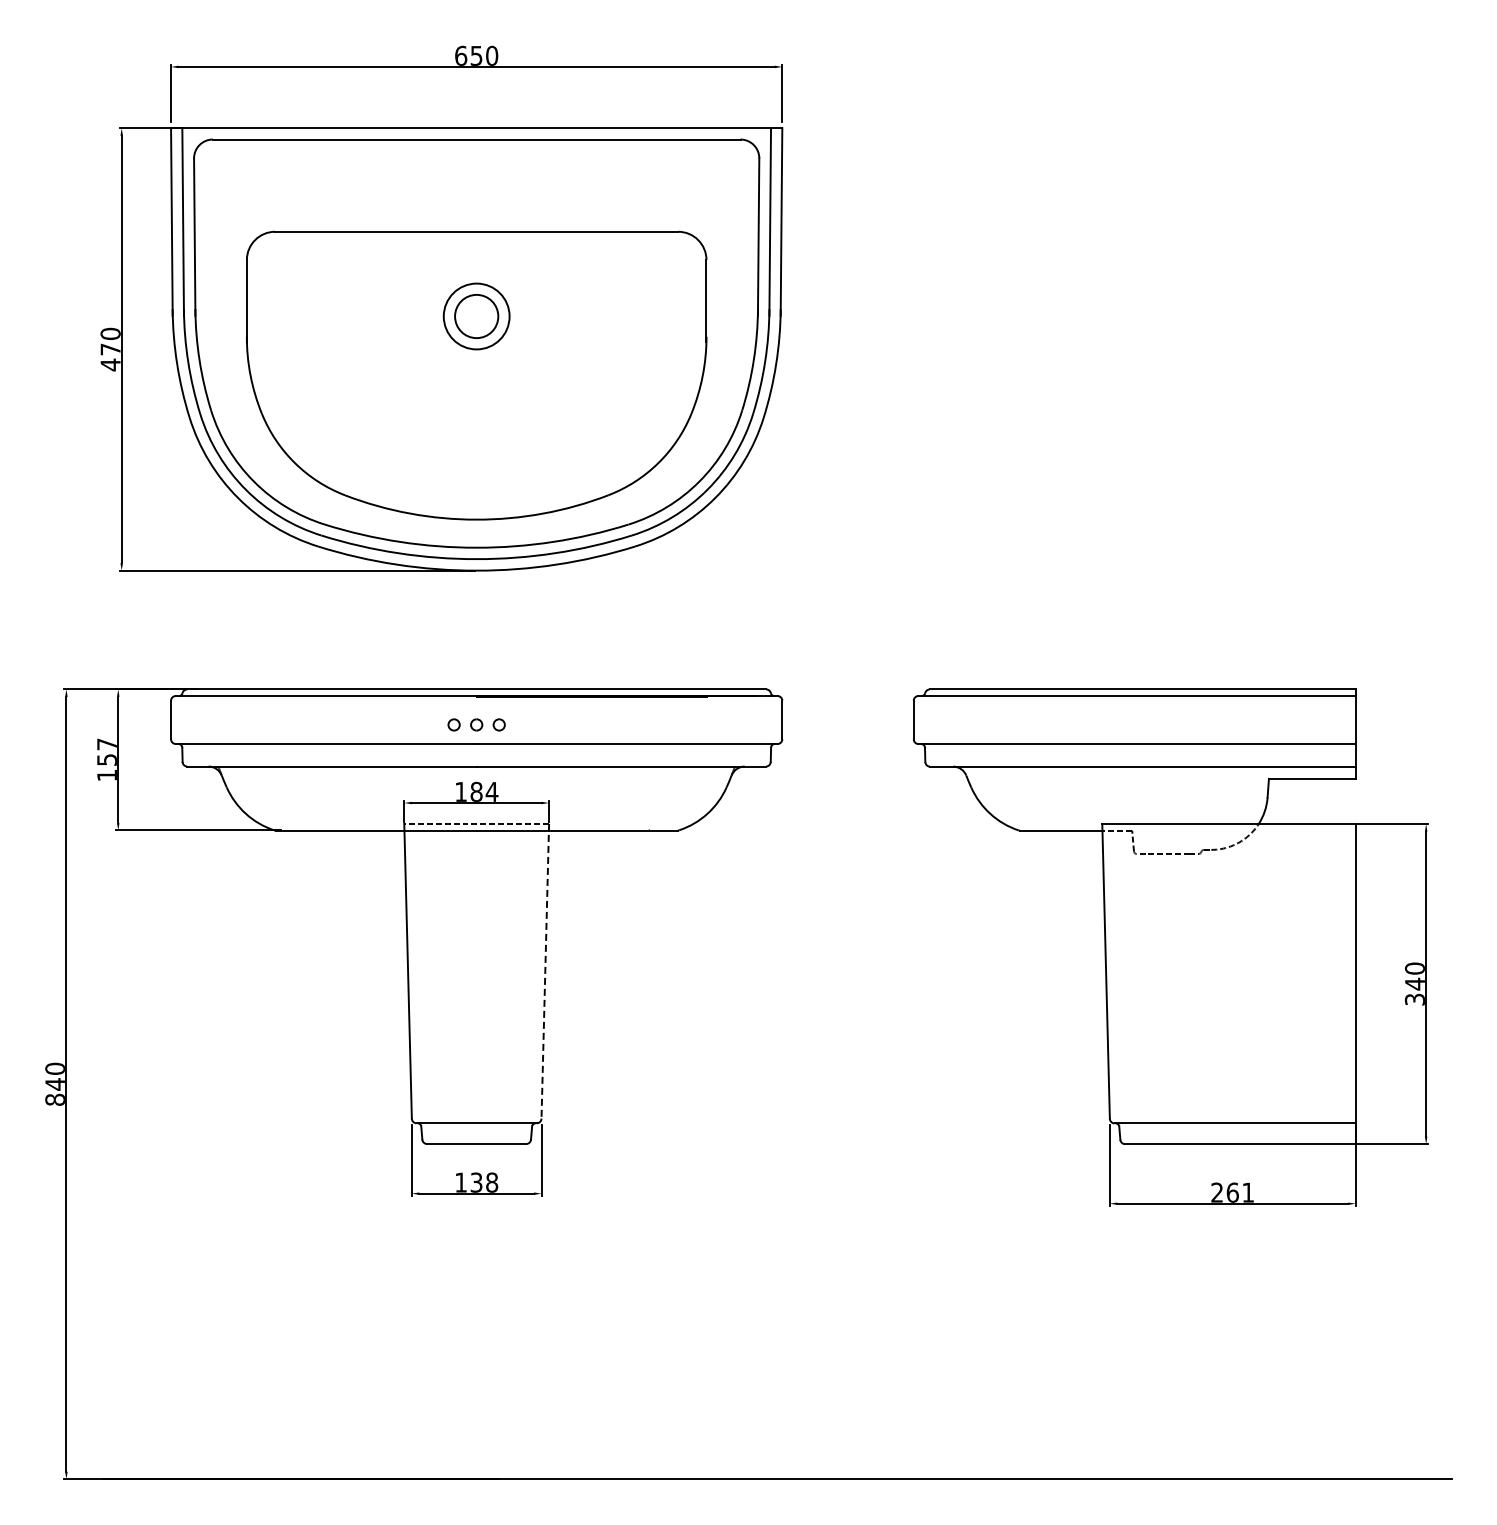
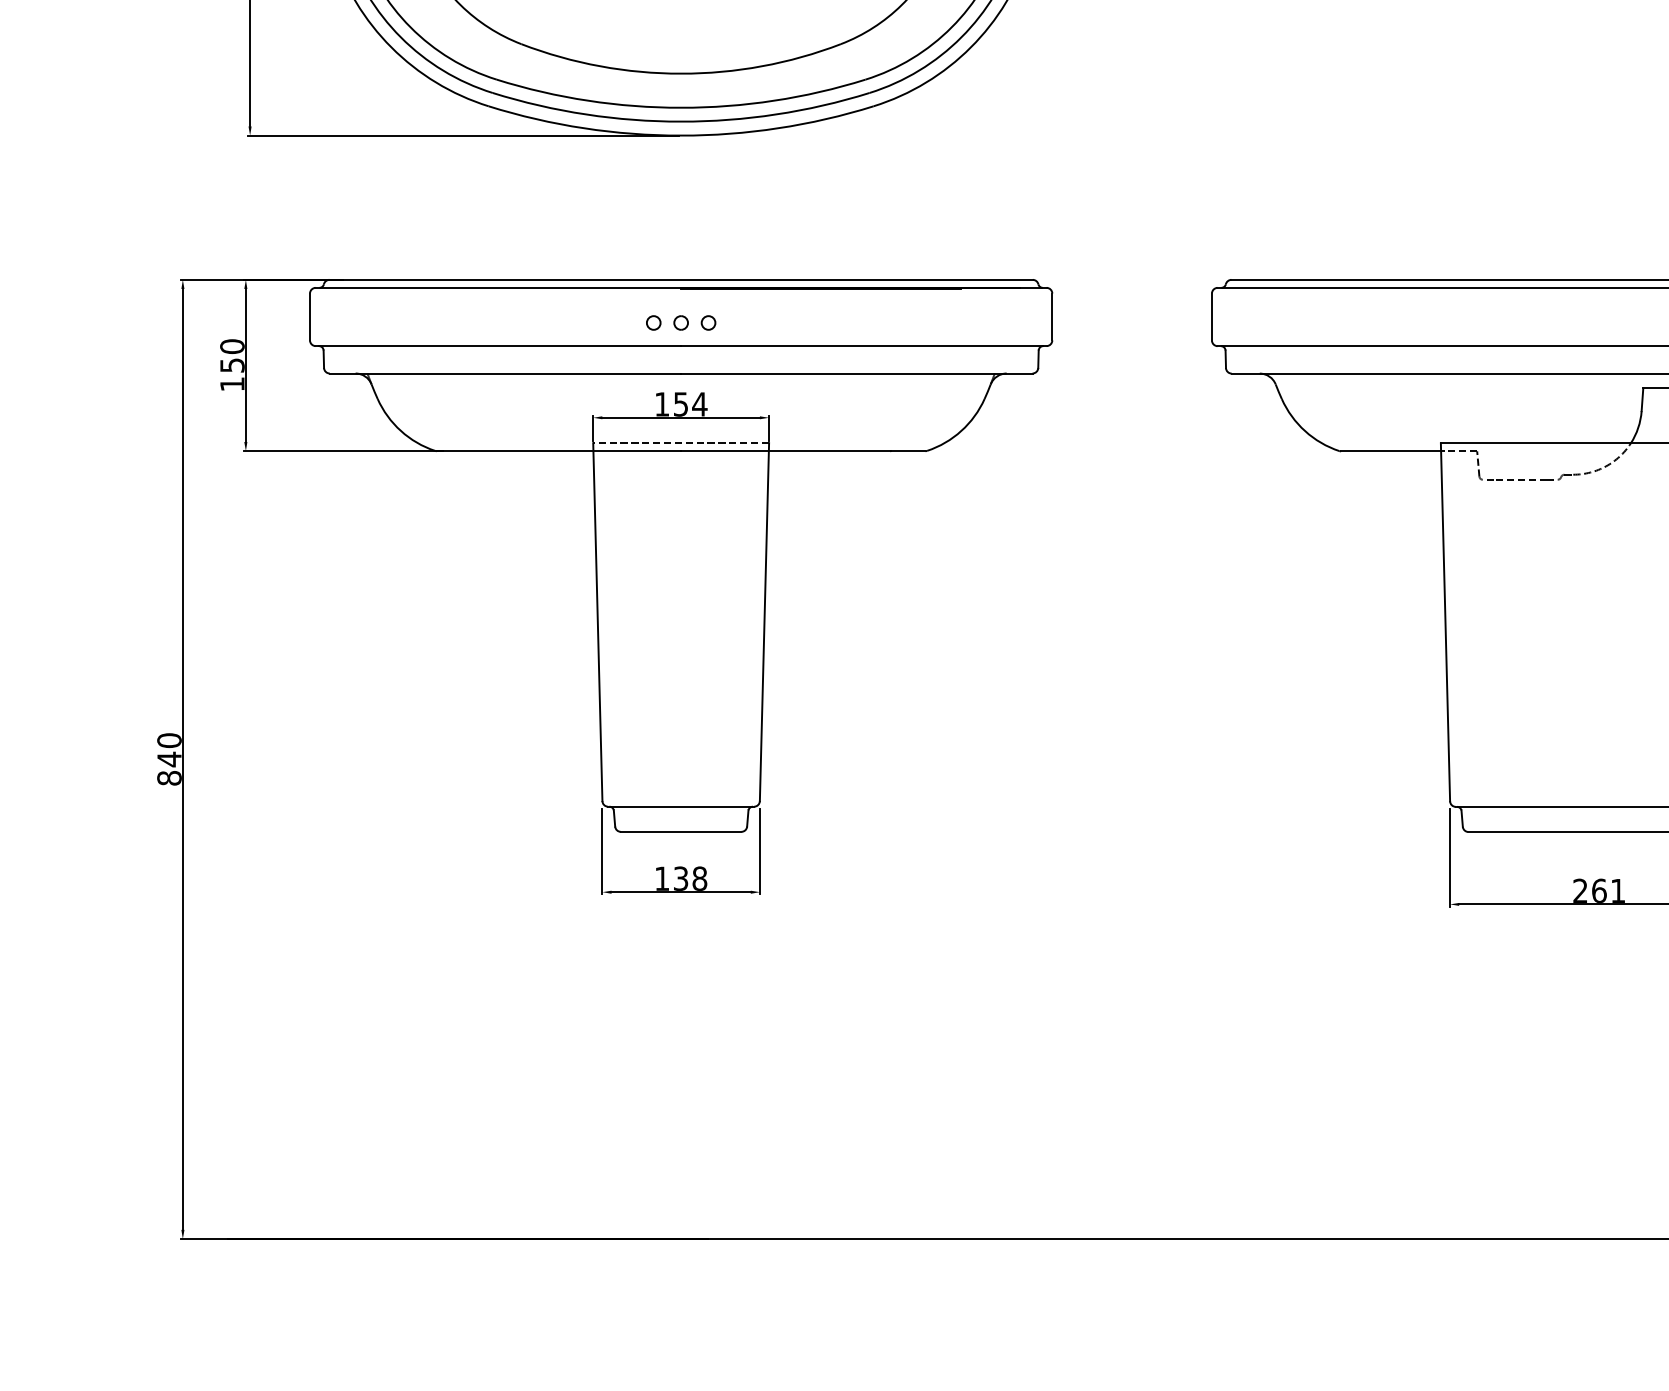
text: (106, 744) -> (231, 346), 157 -> 150
text: (476, 791) -> (680, 403), 184 -> 154
line: (545, 971) -> (764, 622), dashed -> solid

